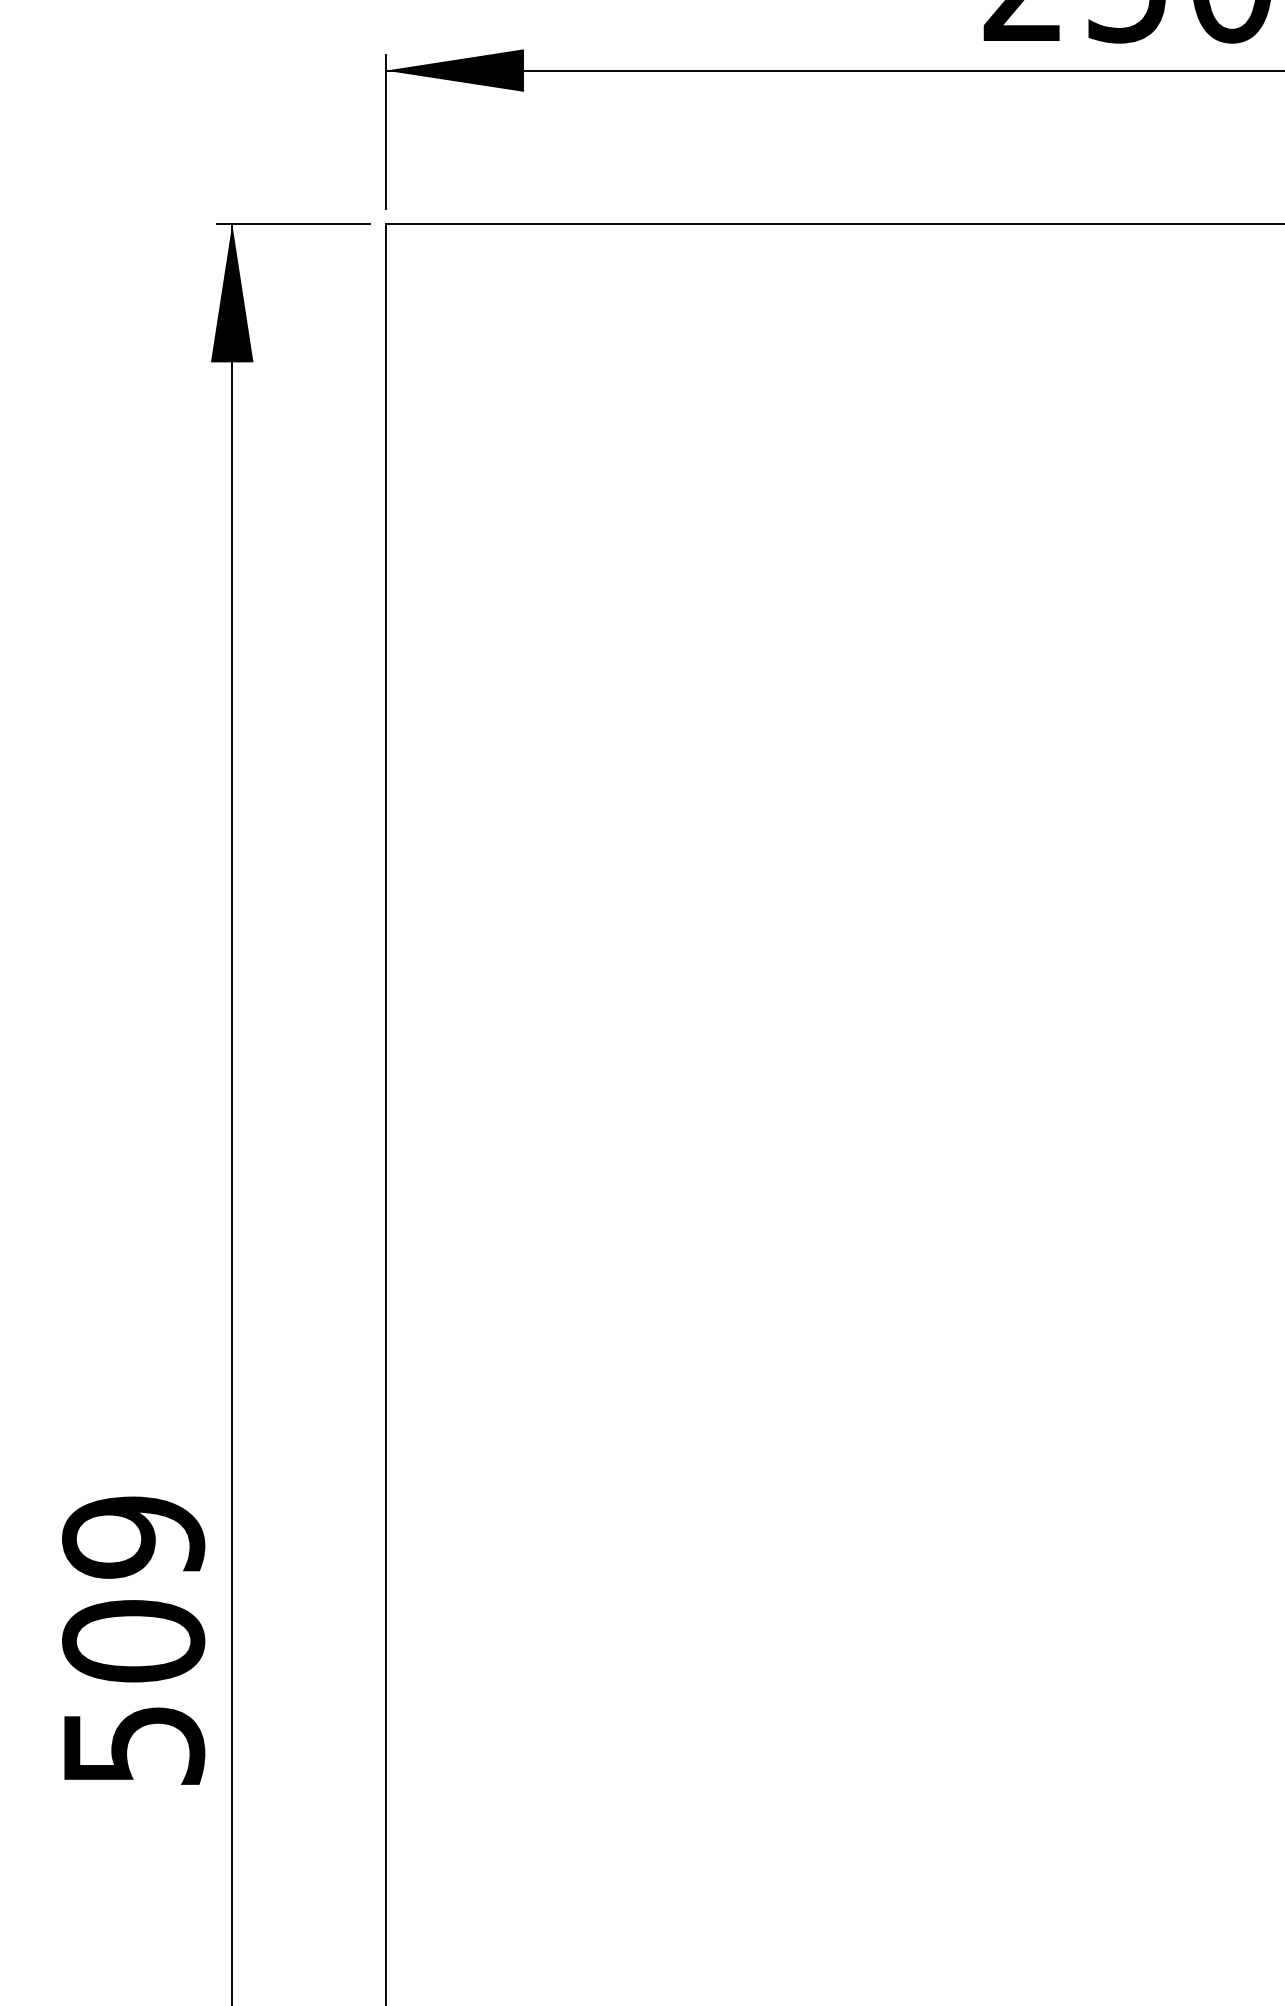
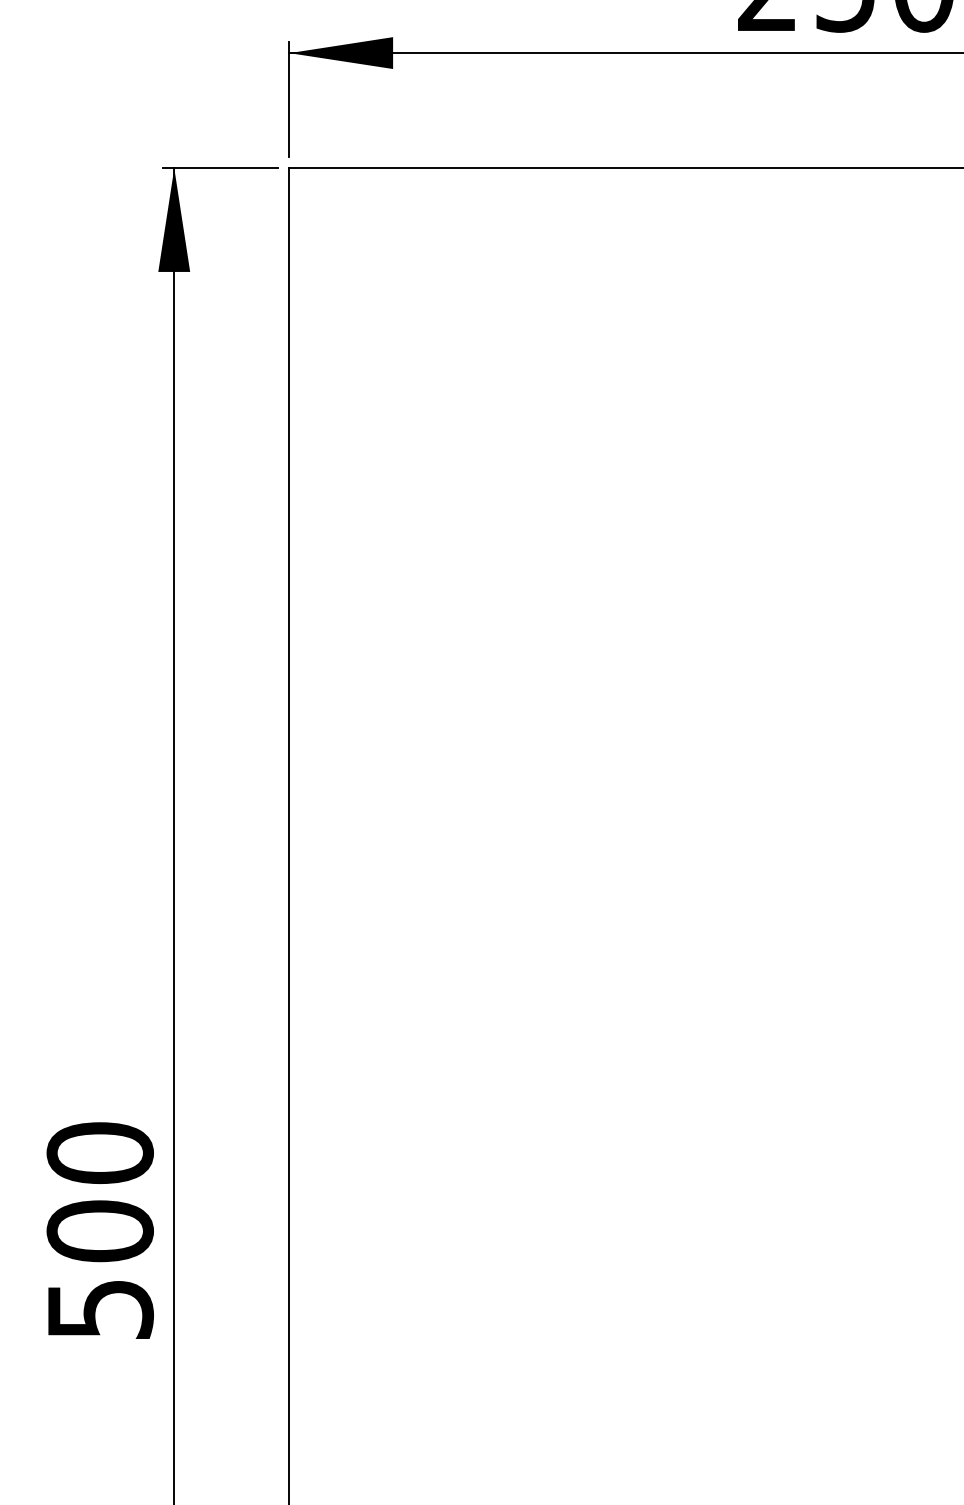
text: (133, 1537) -> (100, 1153), 509 -> 500

